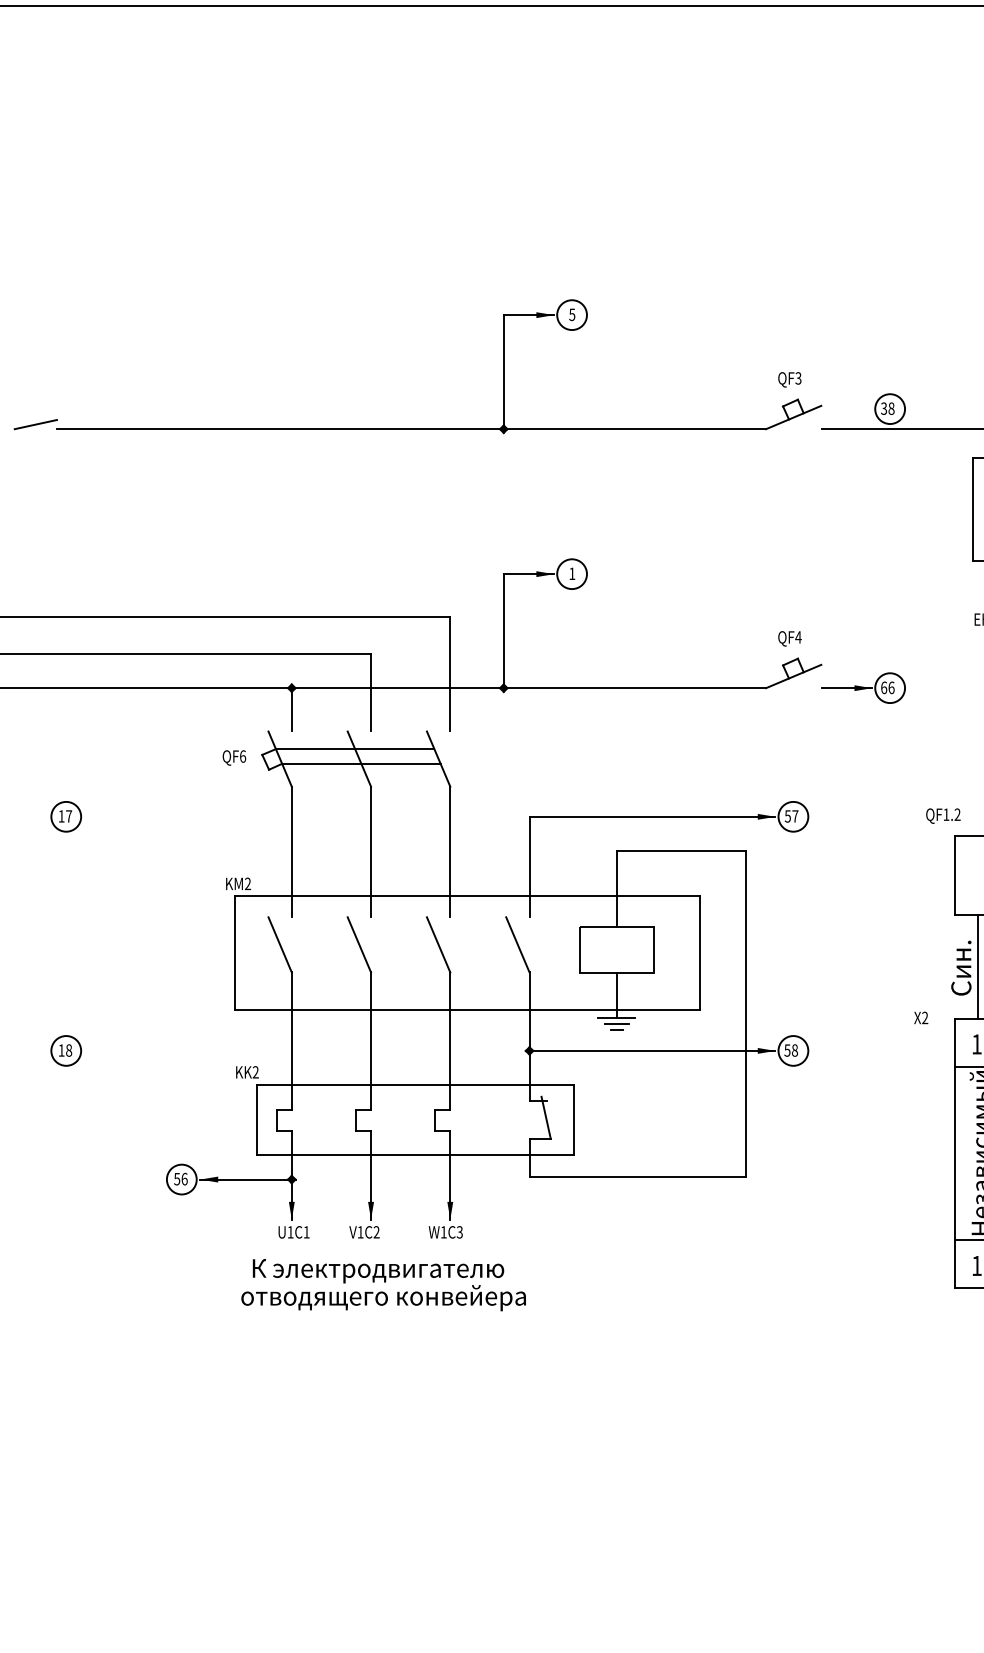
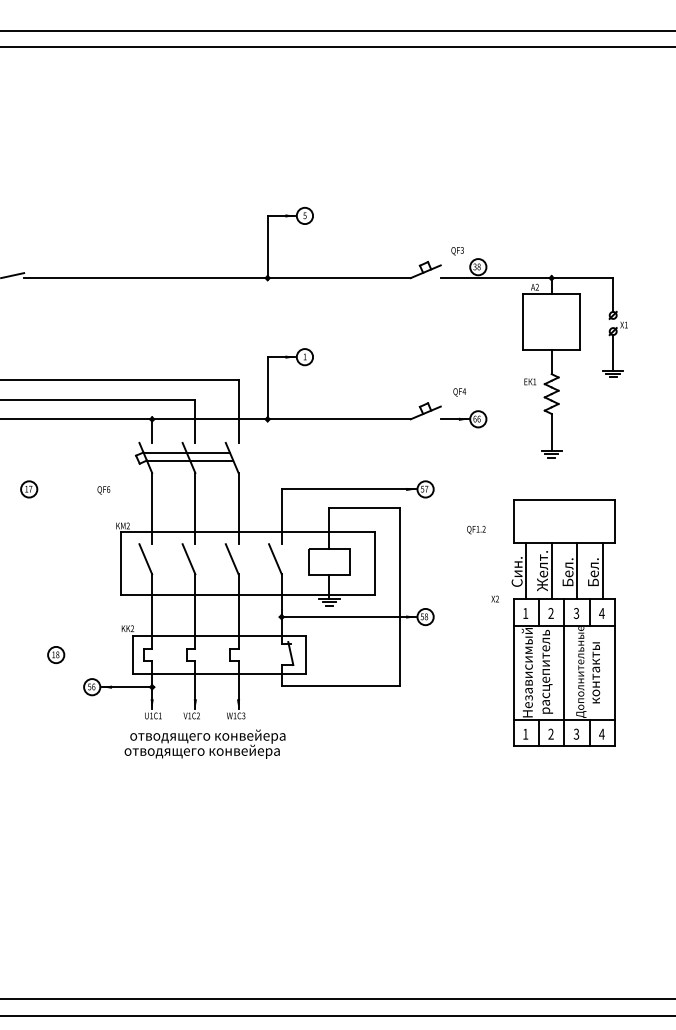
text: (789, 380) -> (457, 251), moved
text: (789, 639) -> (459, 392), moved
text: (233, 758) -> (103, 490), moved
text: (943, 815) -> (476, 529), moved
part: (66, 1051) -> (56, 655), moved
text: (393, 1270) -> (207, 736), К электродвигателю -> отводящего конвейера

